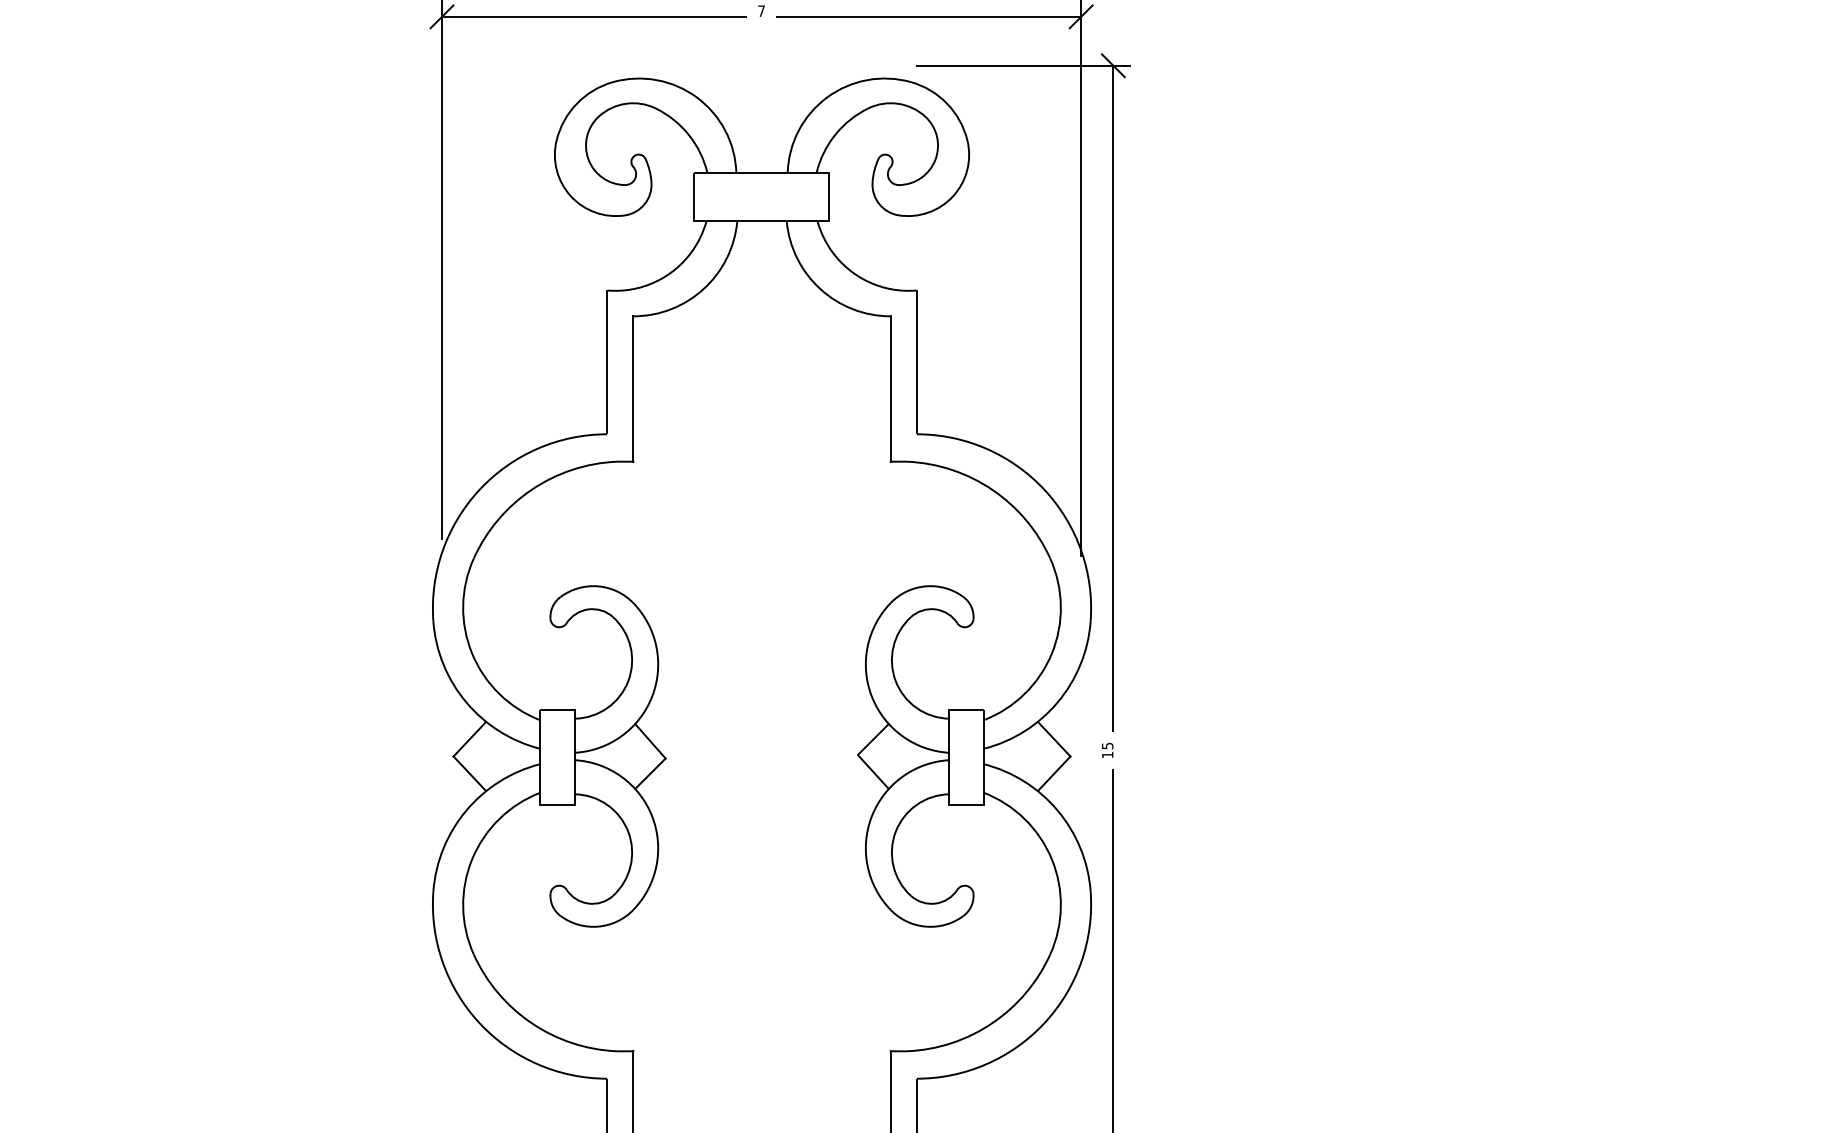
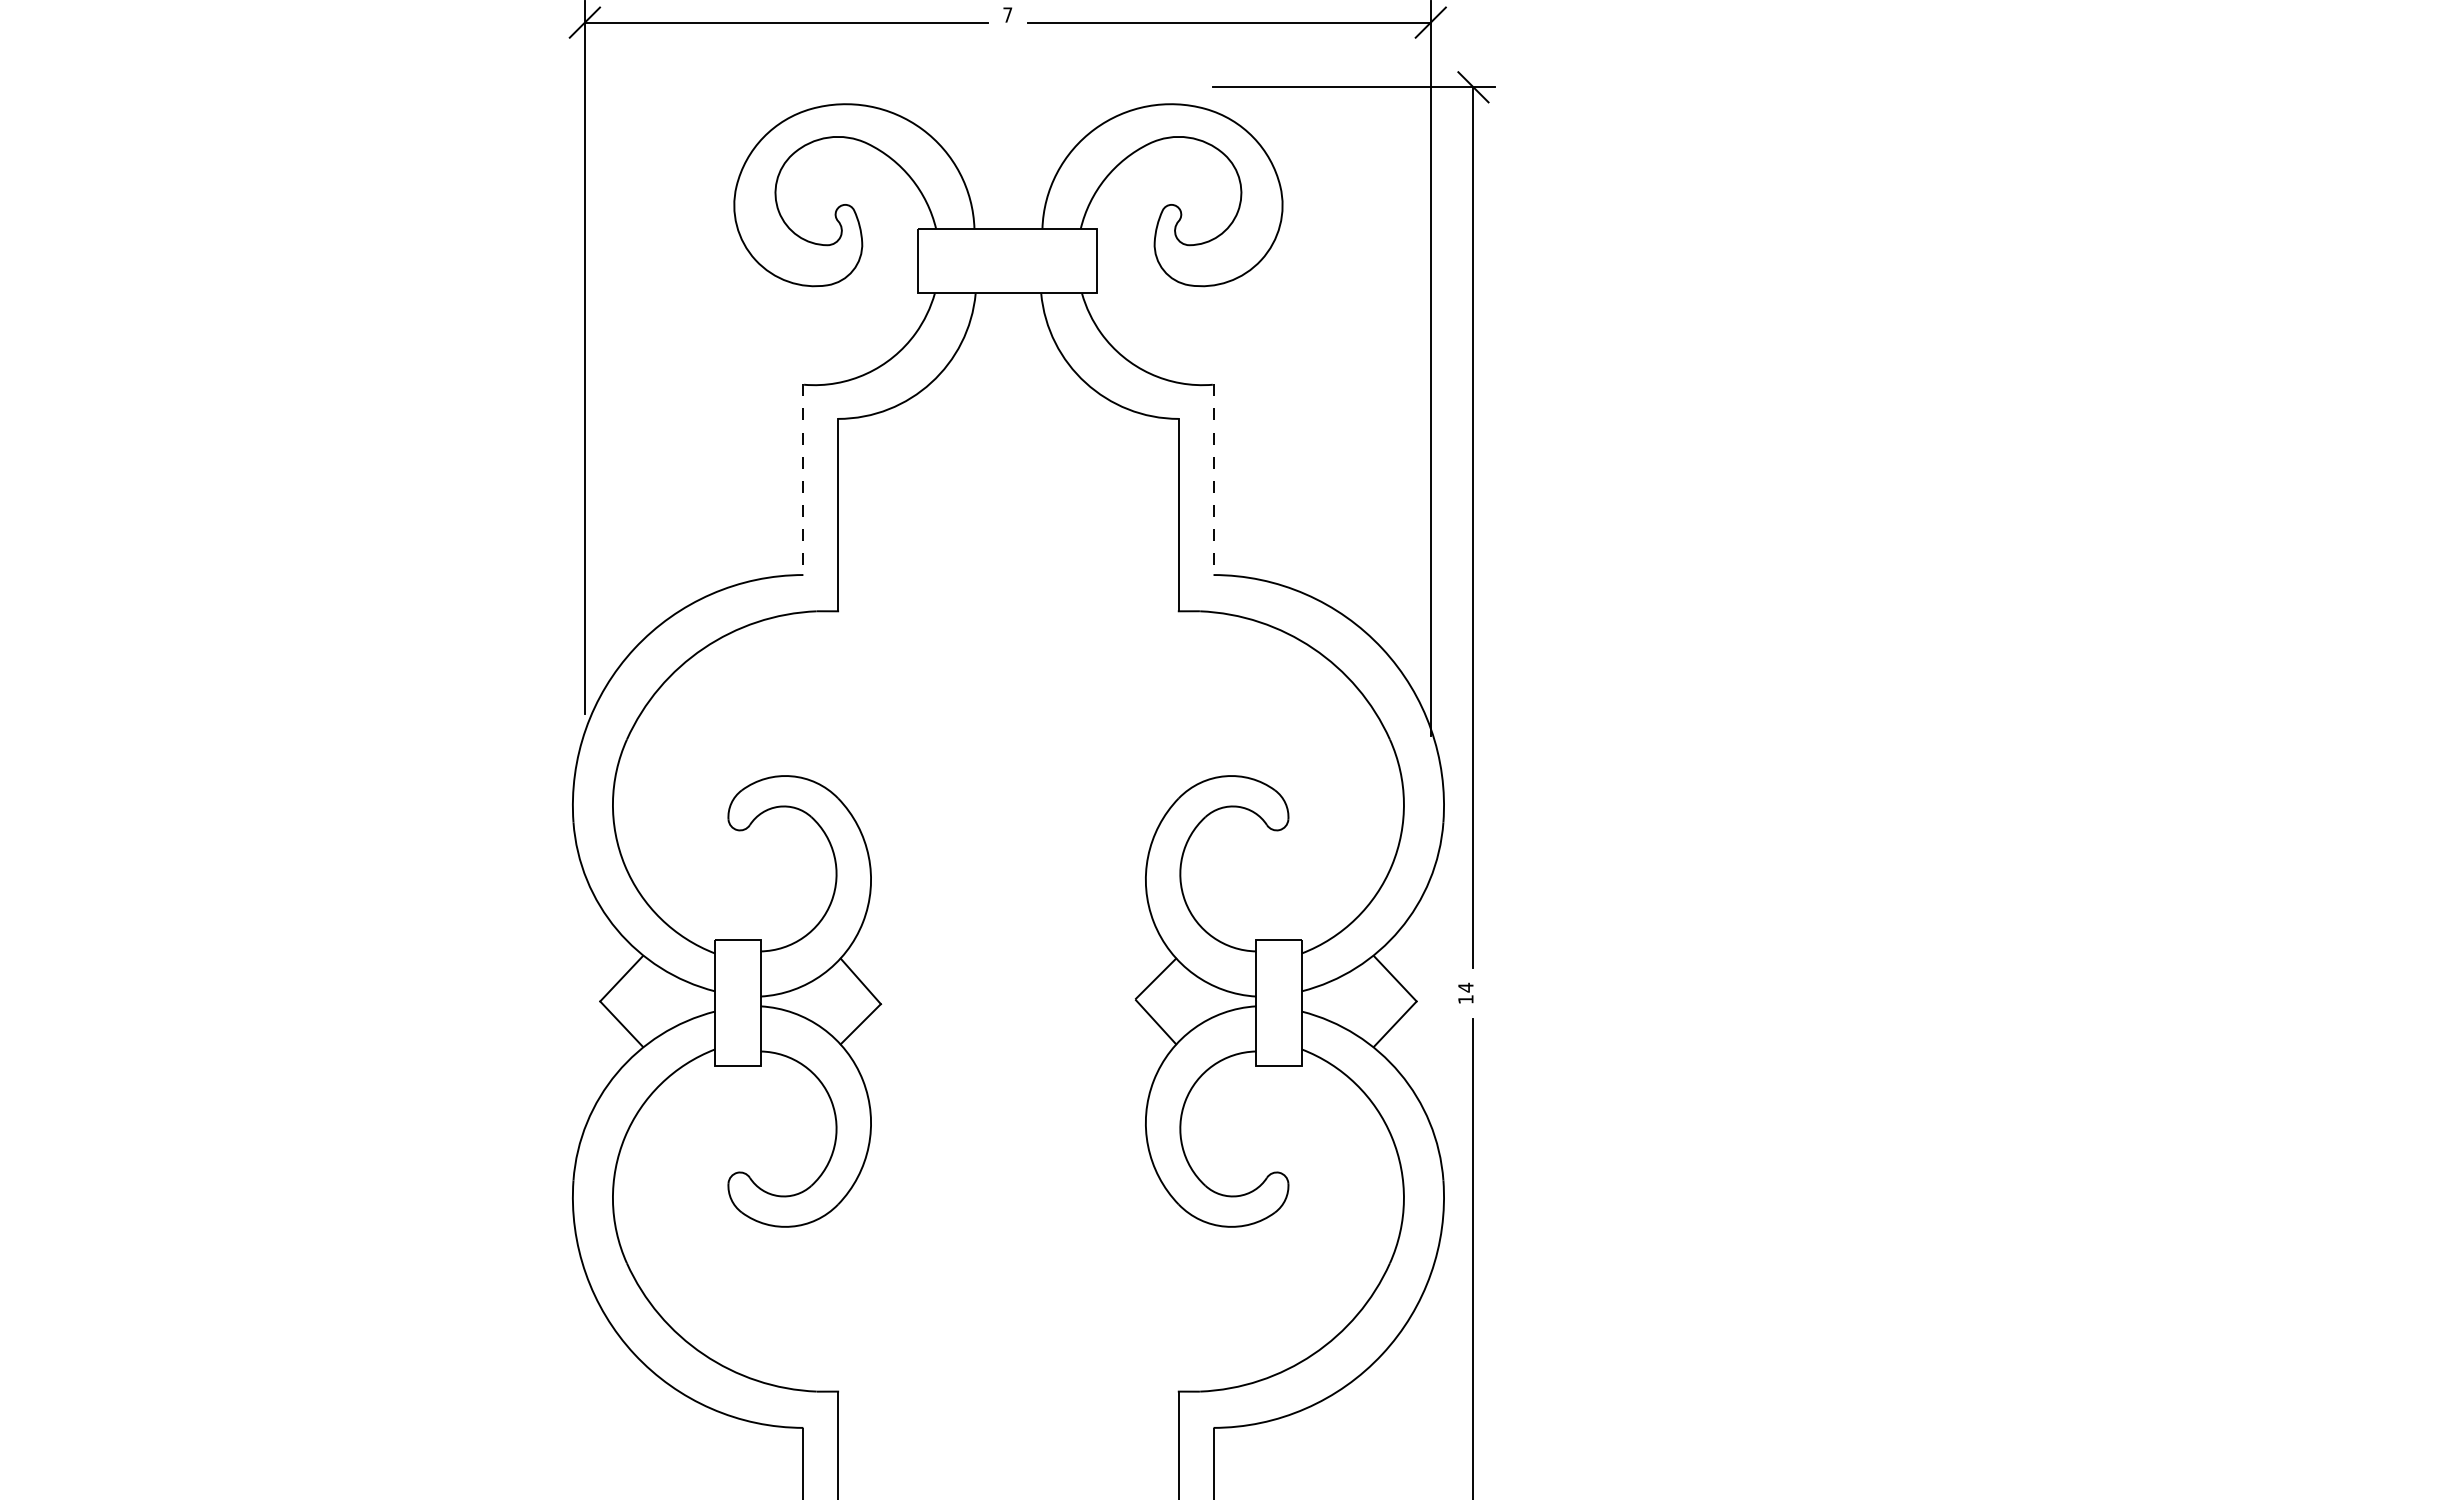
line: (607, 362) -> (803, 480), solid -> dashed
line: (916, 362) -> (1213, 480), solid -> dashed
text: (1107, 745) -> (1465, 987), 15 -> 14

